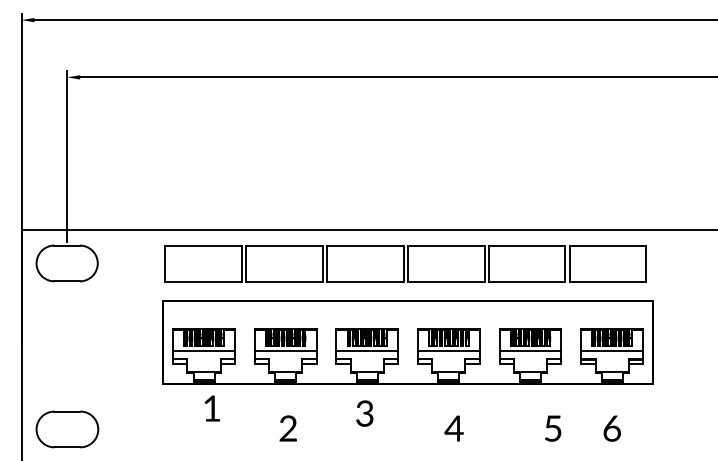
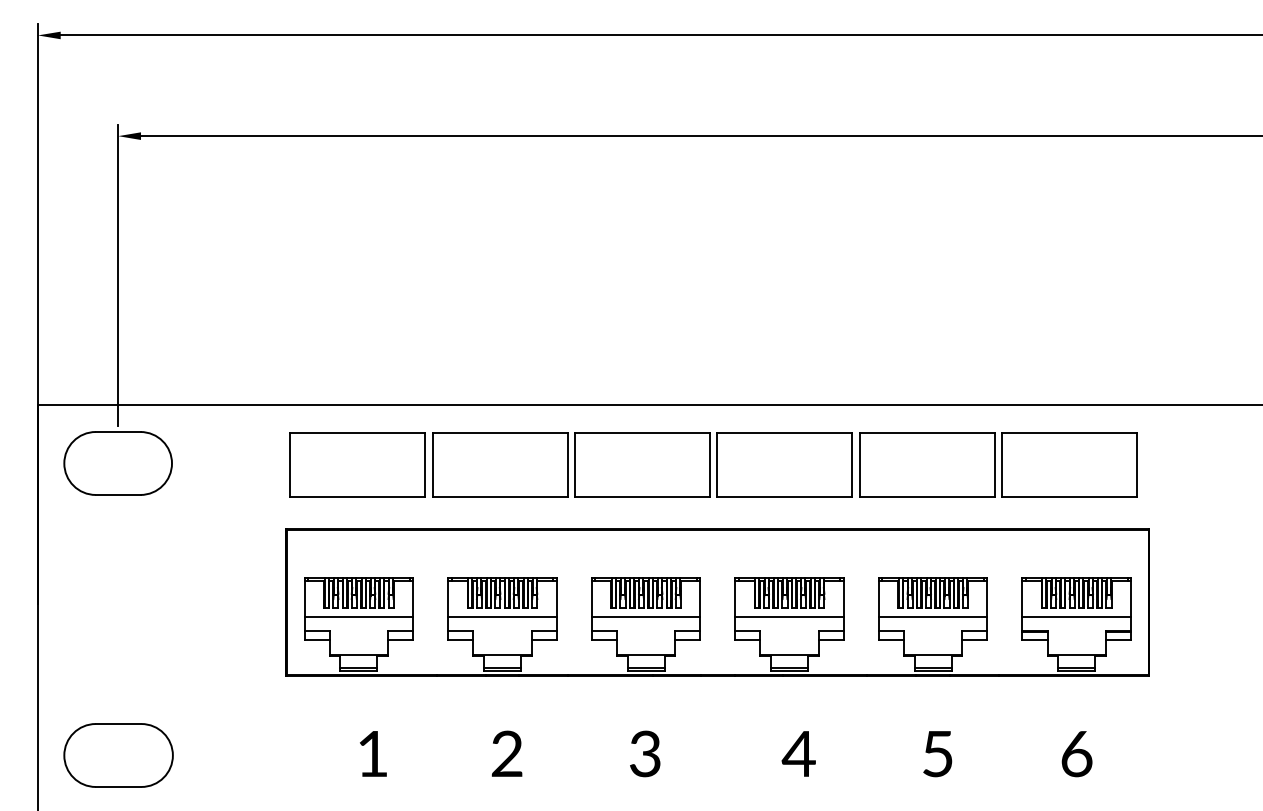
text: (211, 408) -> (372, 753), moved
text: (364, 413) -> (644, 753), moved
text: (553, 428) -> (938, 753), moved

